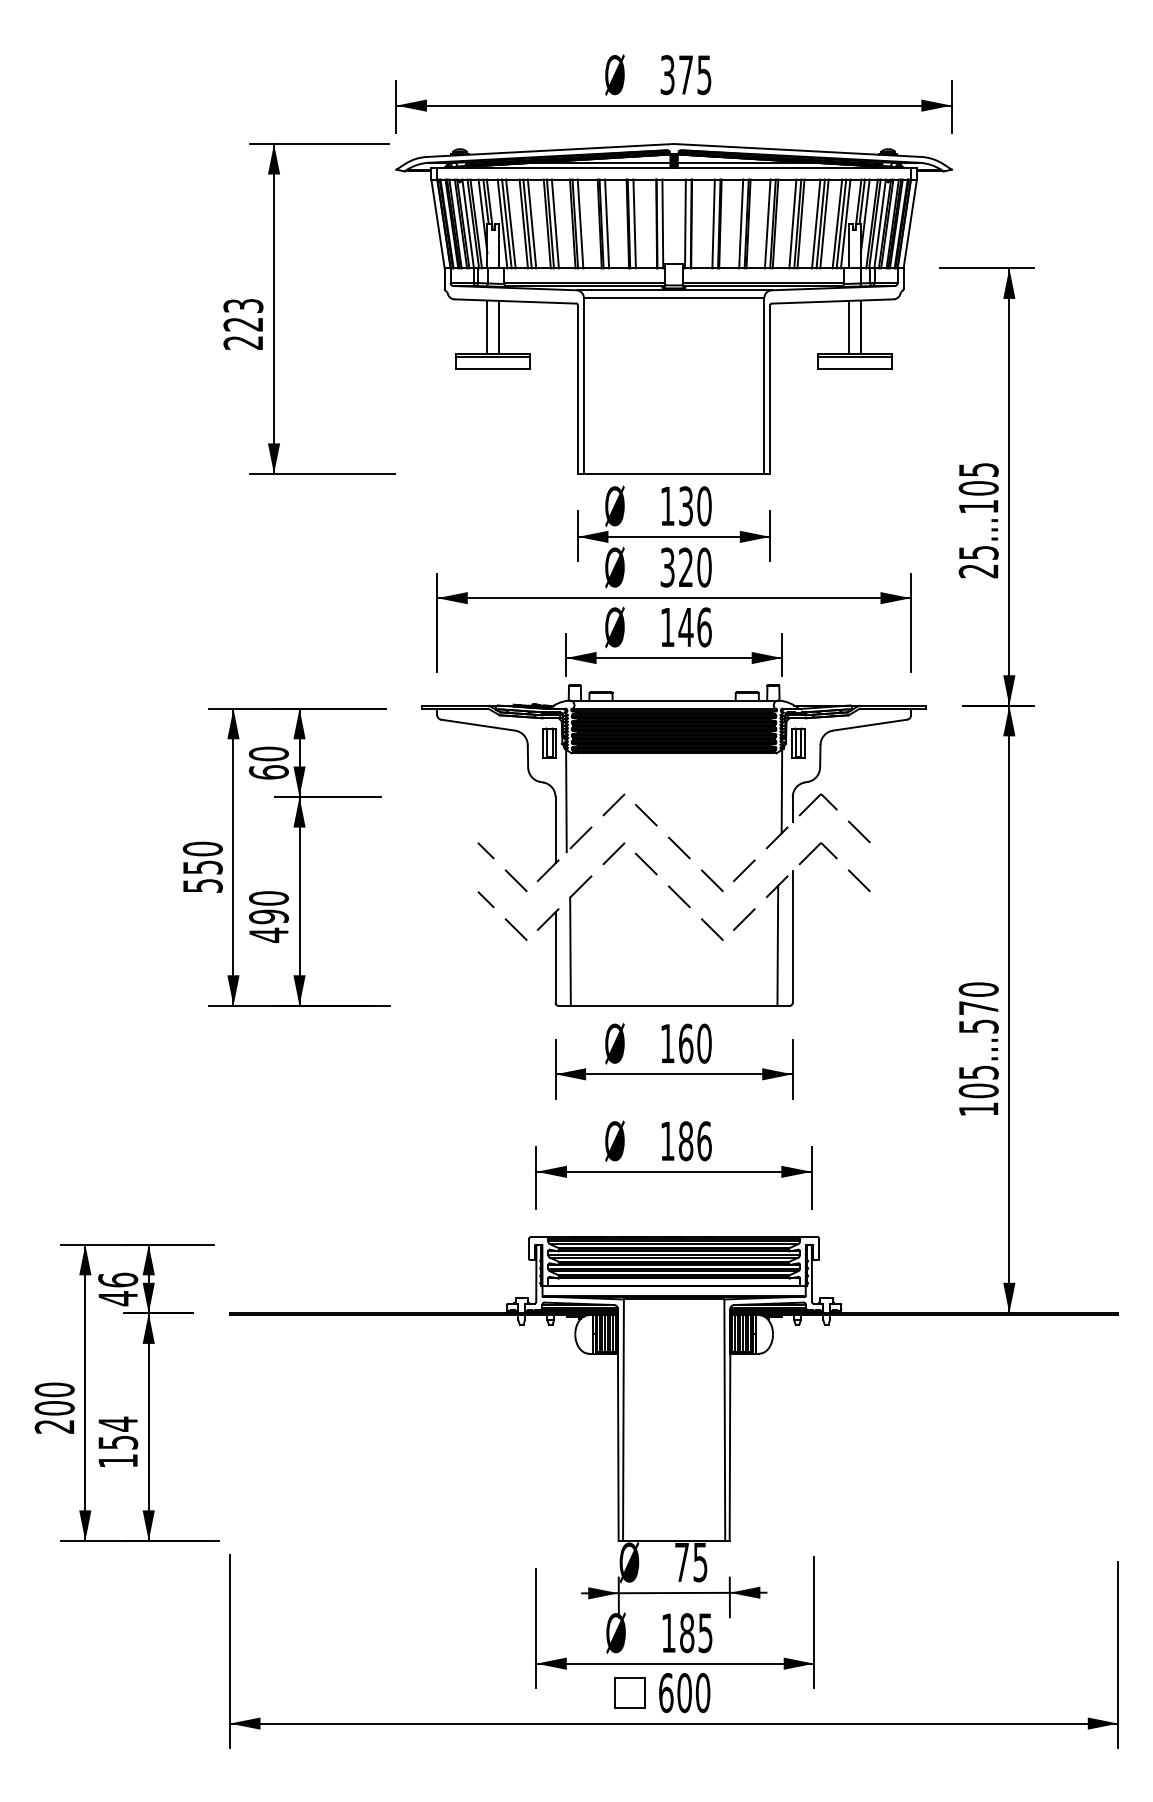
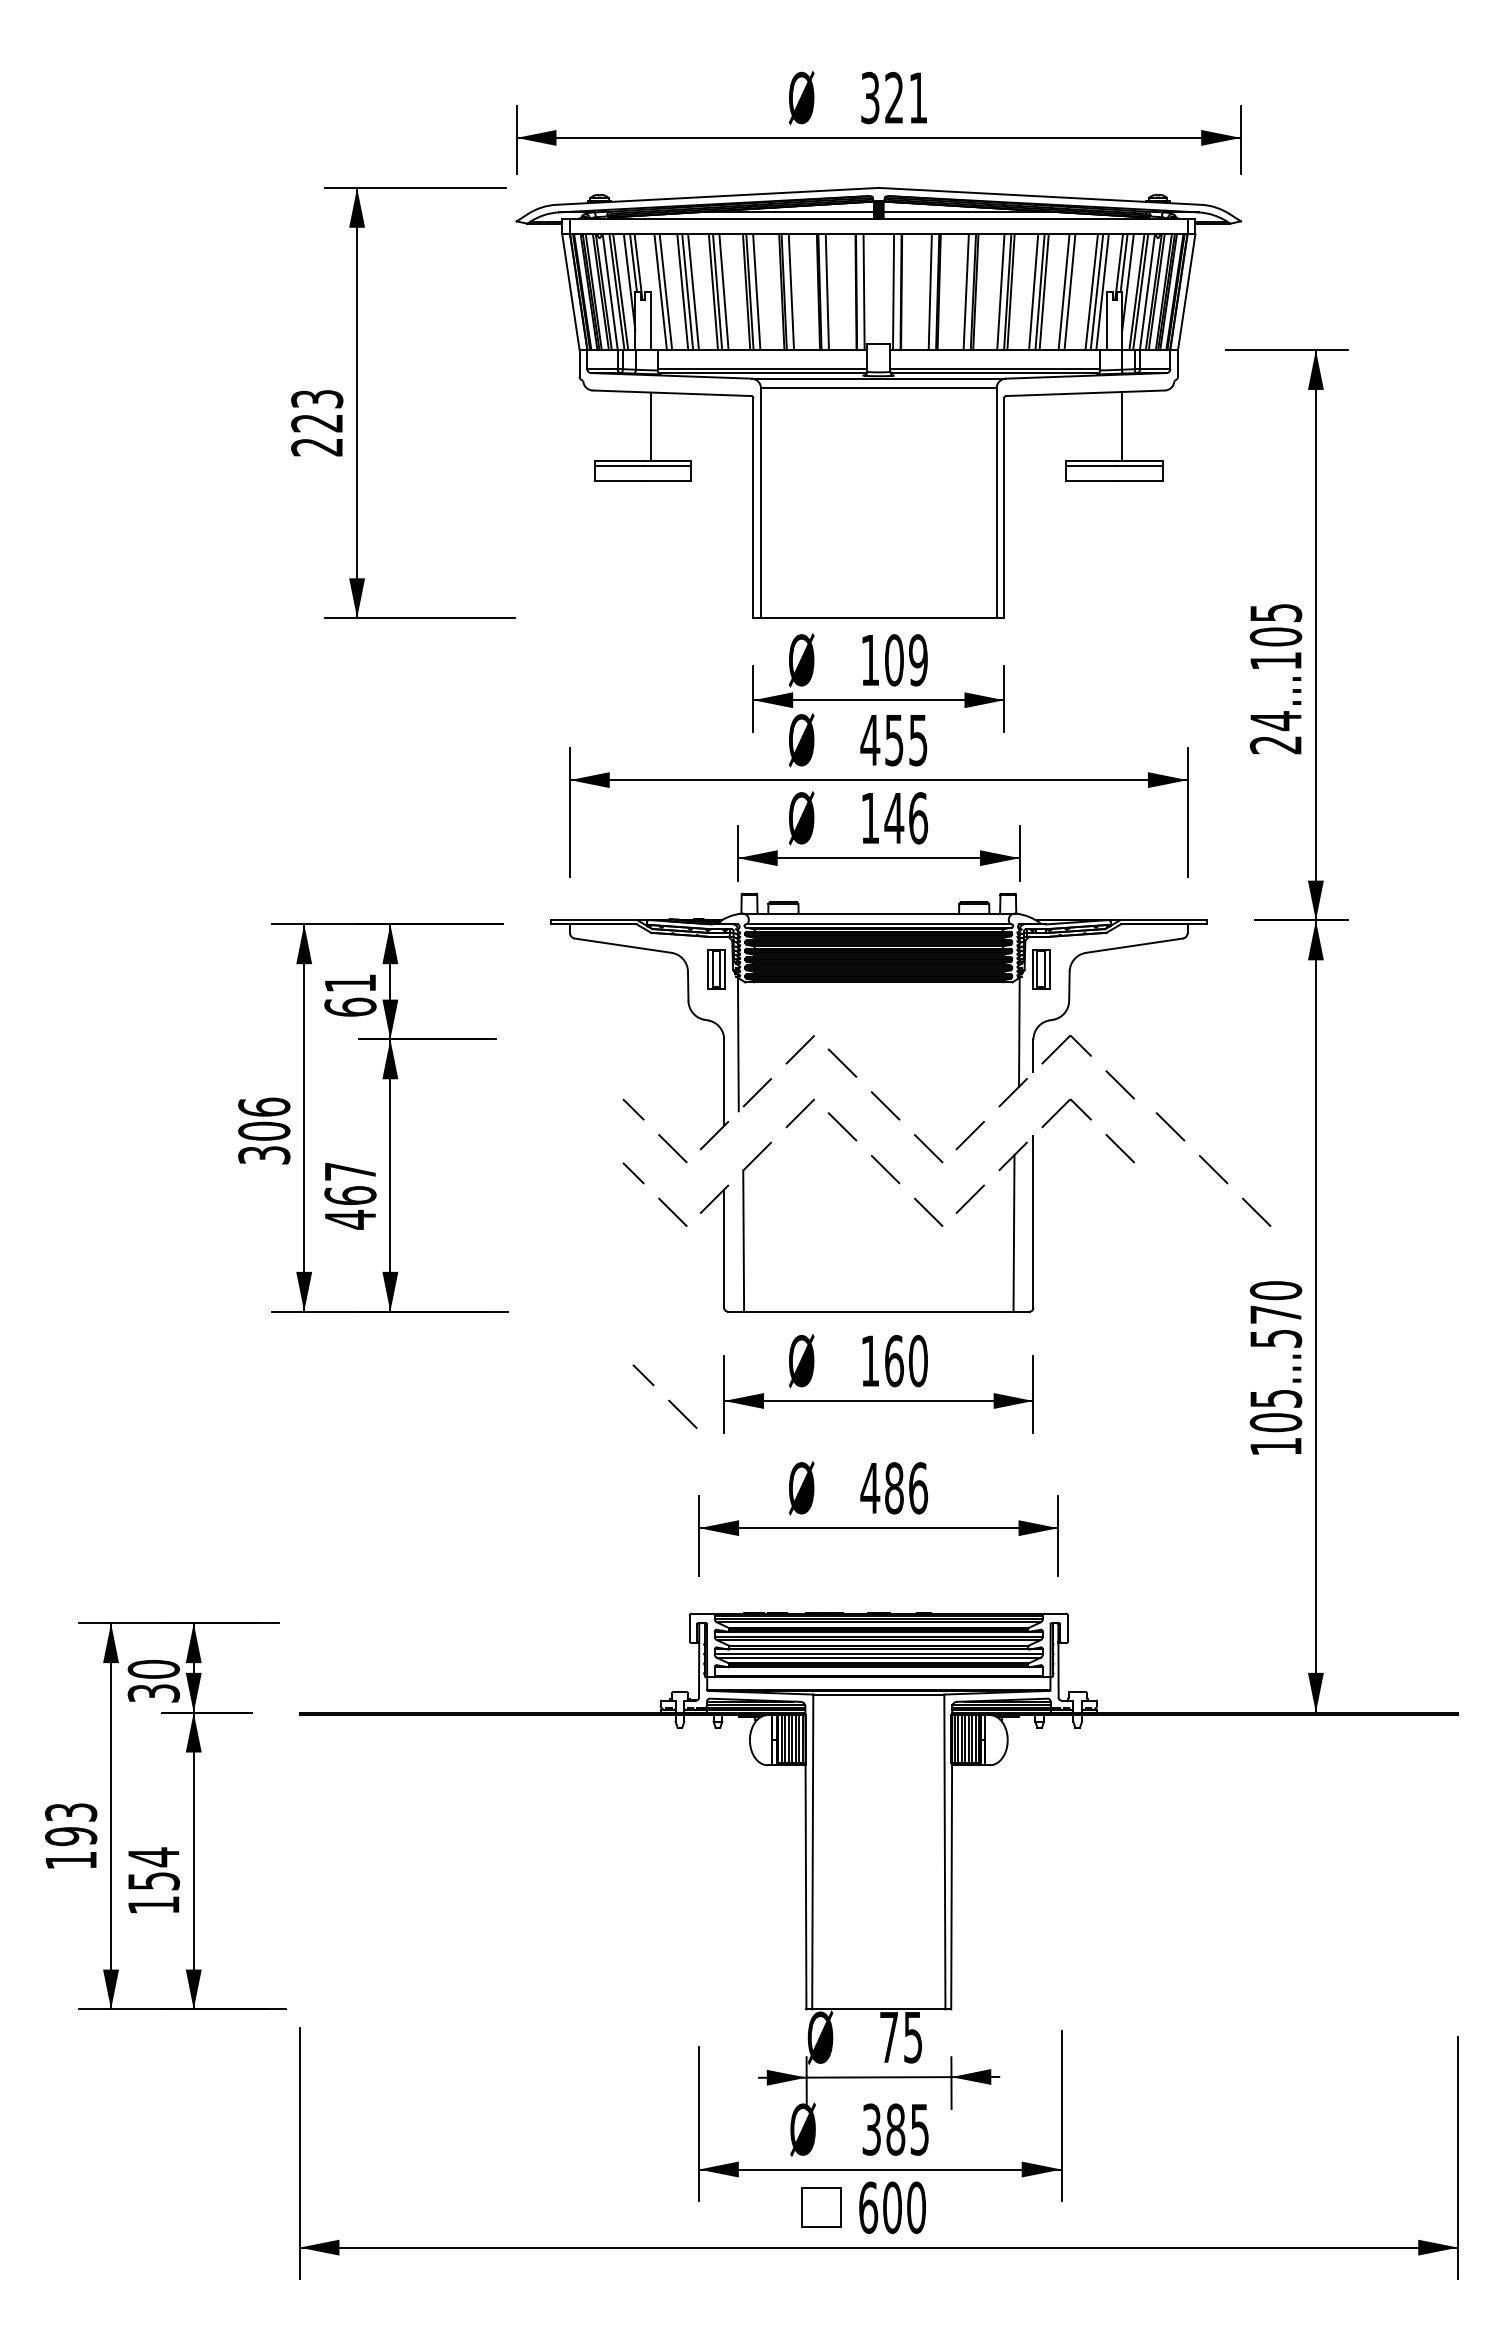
text: (695, 74) -> (906, 97), 375 -> 321
line: (502, 224) -> (654, 292), removed
line: (824, 224) -> (1074, 292), removed
line: (487, 326) -> (635, 426), removed
line: (848, 326) -> (1106, 426), removed
text: (695, 506) -> (906, 660), 130 -> 109
text: (979, 553) -> (1276, 721), 25...105 -> 24...105
text: (685, 567) -> (893, 740), 320 -> 455
text: (268, 753) -> (350, 982), 60 -> 61
text: (203, 866) -> (264, 1130), 550 -> 306
line: (930, 896) -> (1213, 1169), added
text: (268, 907) -> (350, 1183), 490 -> 467
line: (512, 1073) -> (668, 1400), added
text: (667, 1141) -> (870, 1488), 186 -> 486
text: (117, 1289) -> (153, 1681), 46 -> 30
text: (55, 1408) -> (71, 1836), 200 -> 193
text: (668, 1633) -> (871, 2129), 185 -> 385

